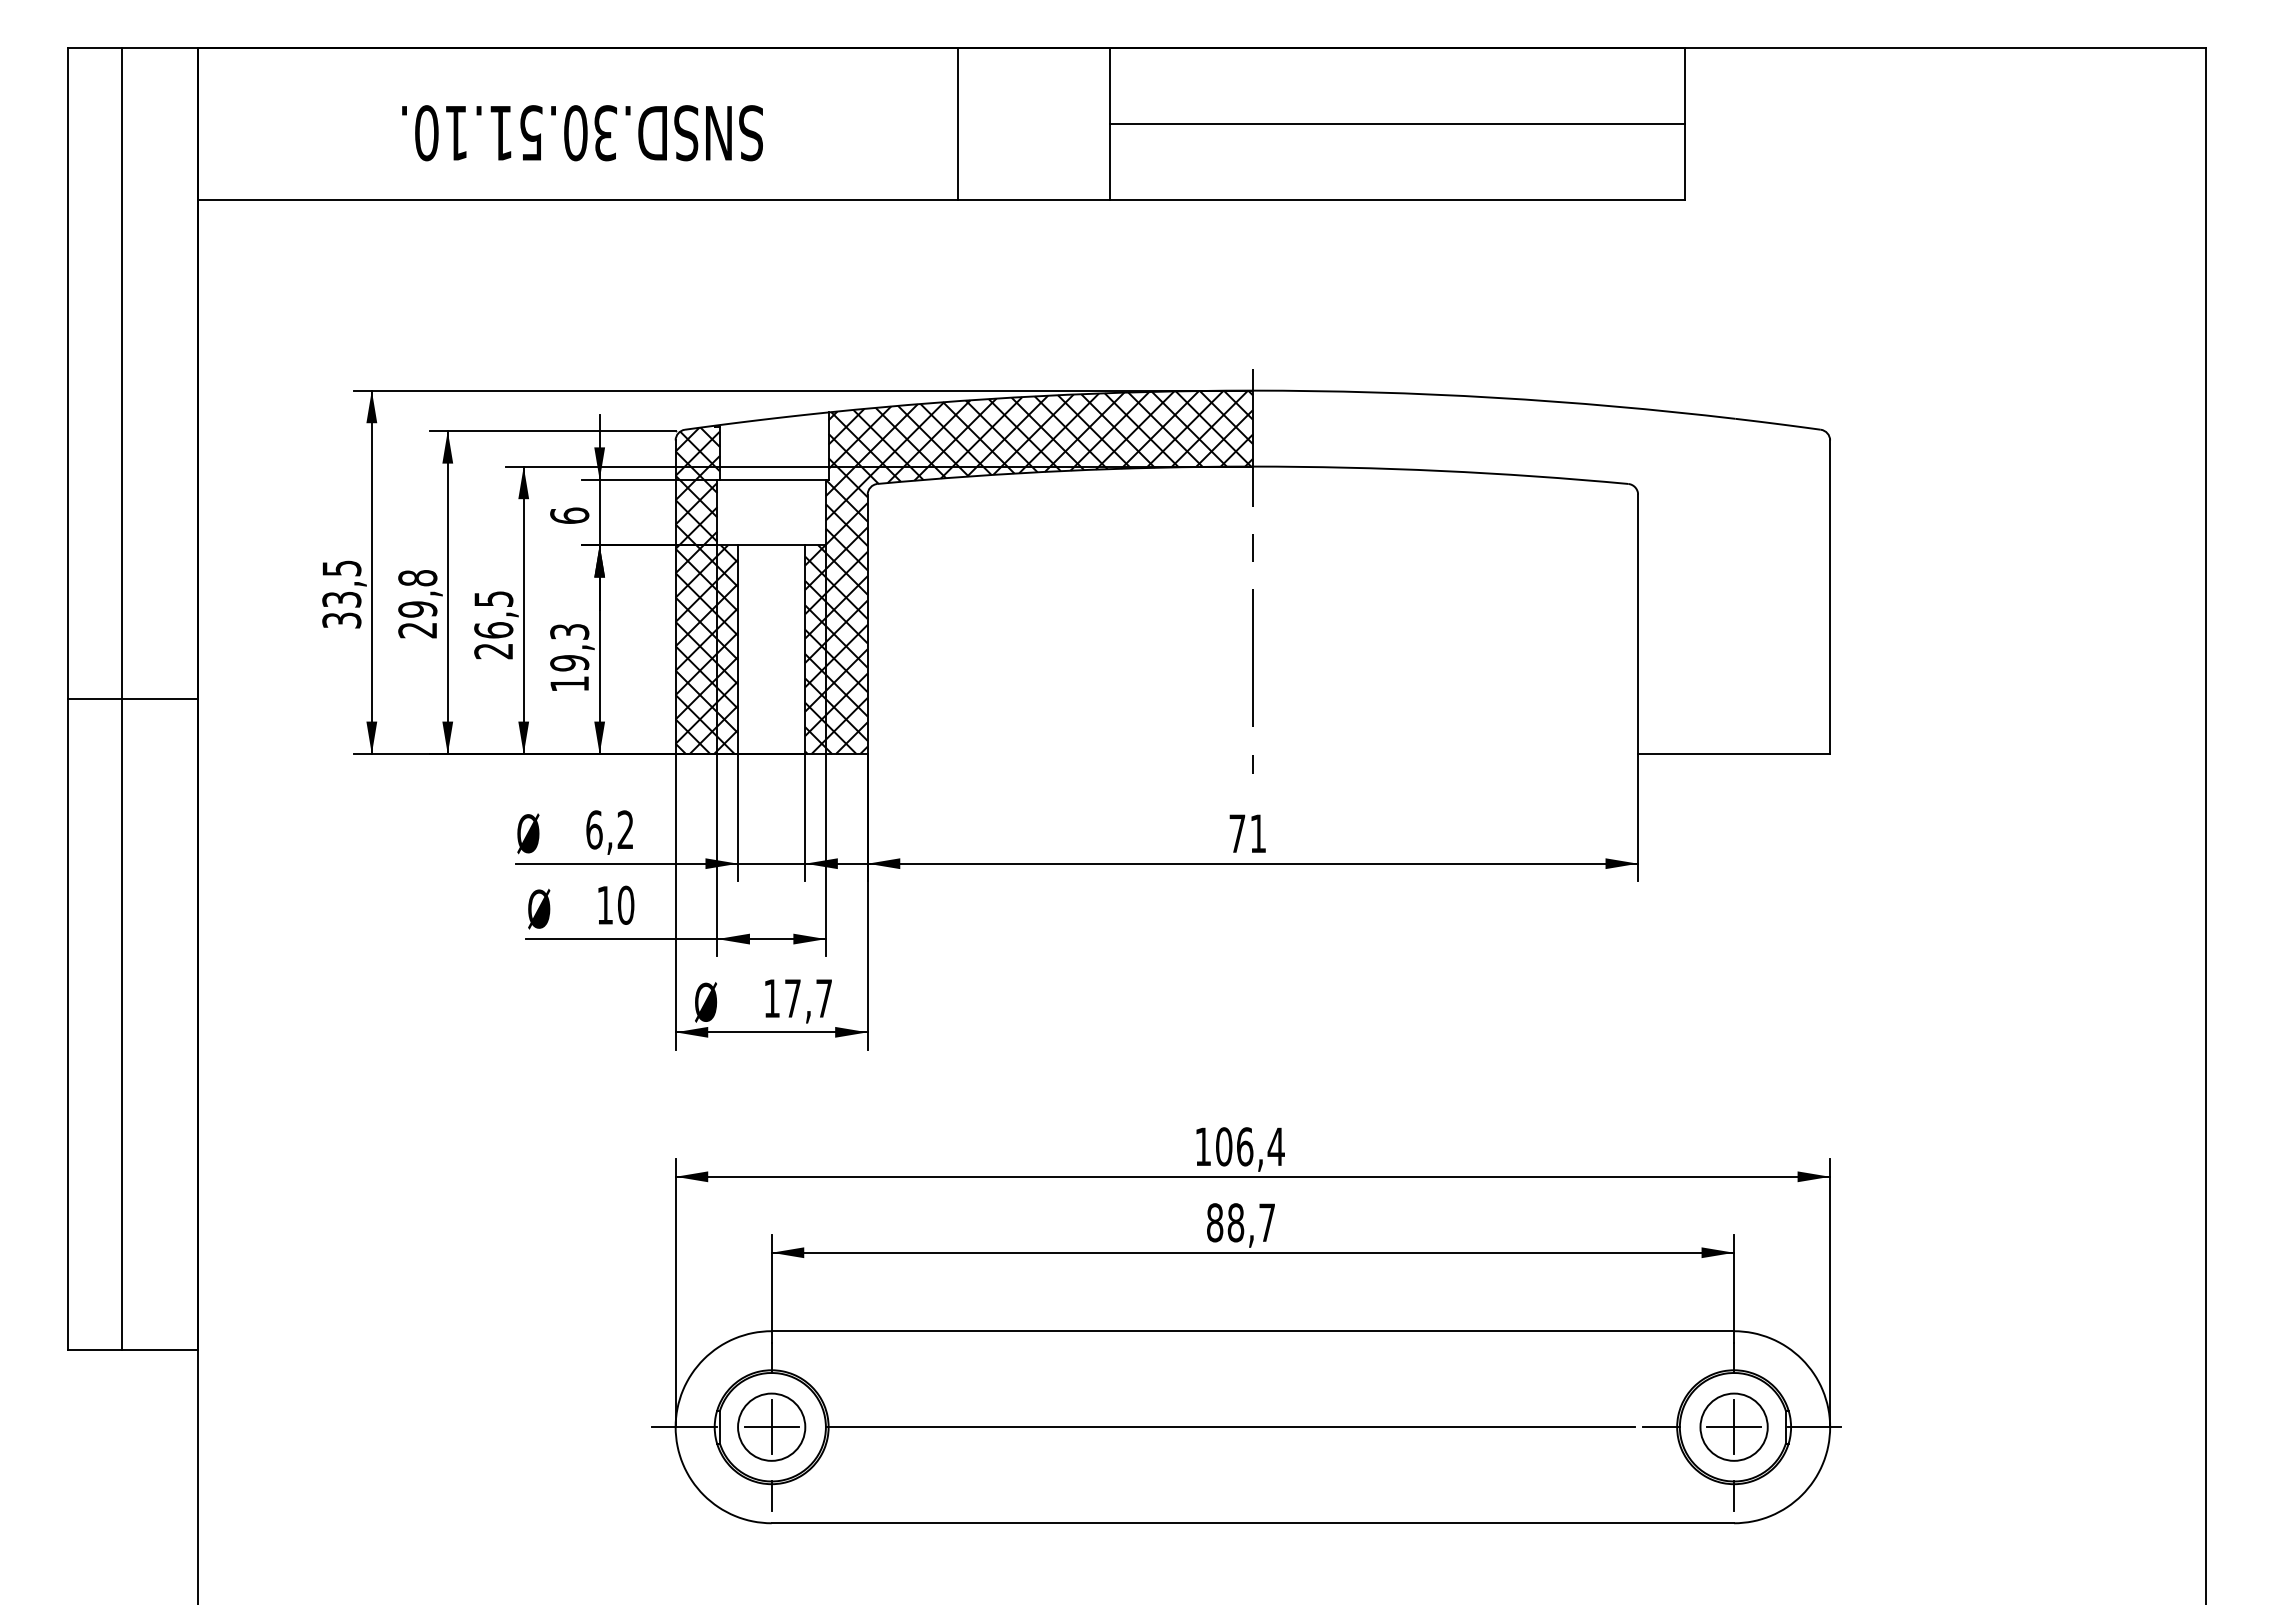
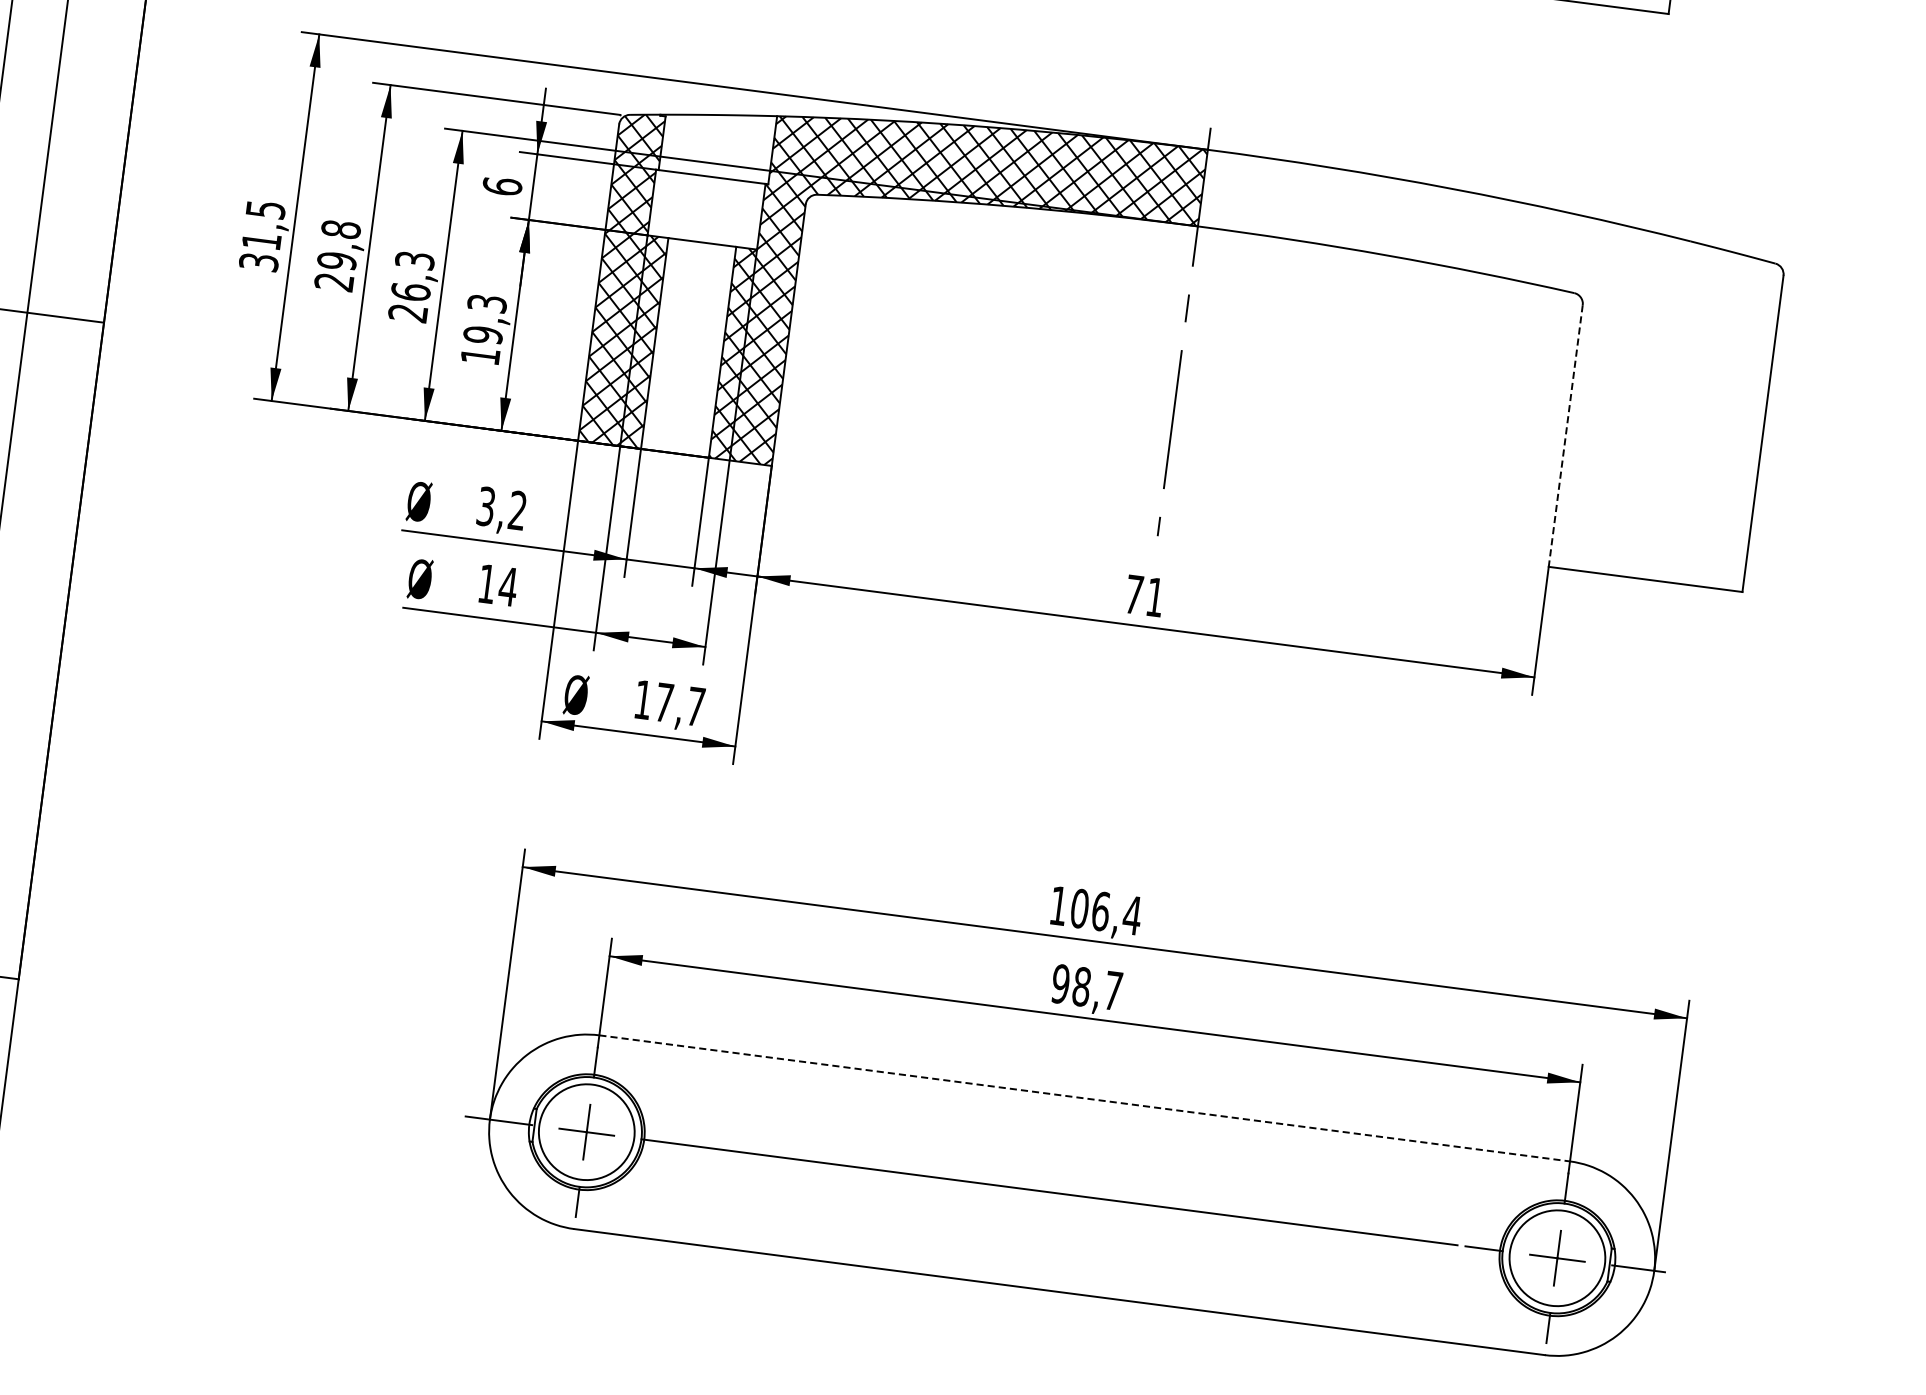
text: (493, 598) -> (414, 259), 26,5 -> 26,3
text: (341, 599) -> (261, 241), 33,5 -> 31,5
line: (1638, 624) -> (1566, 436), solid -> dashed
text: (594, 829) -> (486, 506), 6,2 -> 3,2
text: (625, 904) -> (507, 585), 10 -> 14
text: (1214, 1222) -> (1060, 983), 88,7 -> 98,7
line: (1253, 1331) -> (1085, 1098), solid -> dashed
circle: (771, 1426) -> (586, 1131), size x1.4
circle: (1733, 1426) -> (1556, 1257), size x1.4

